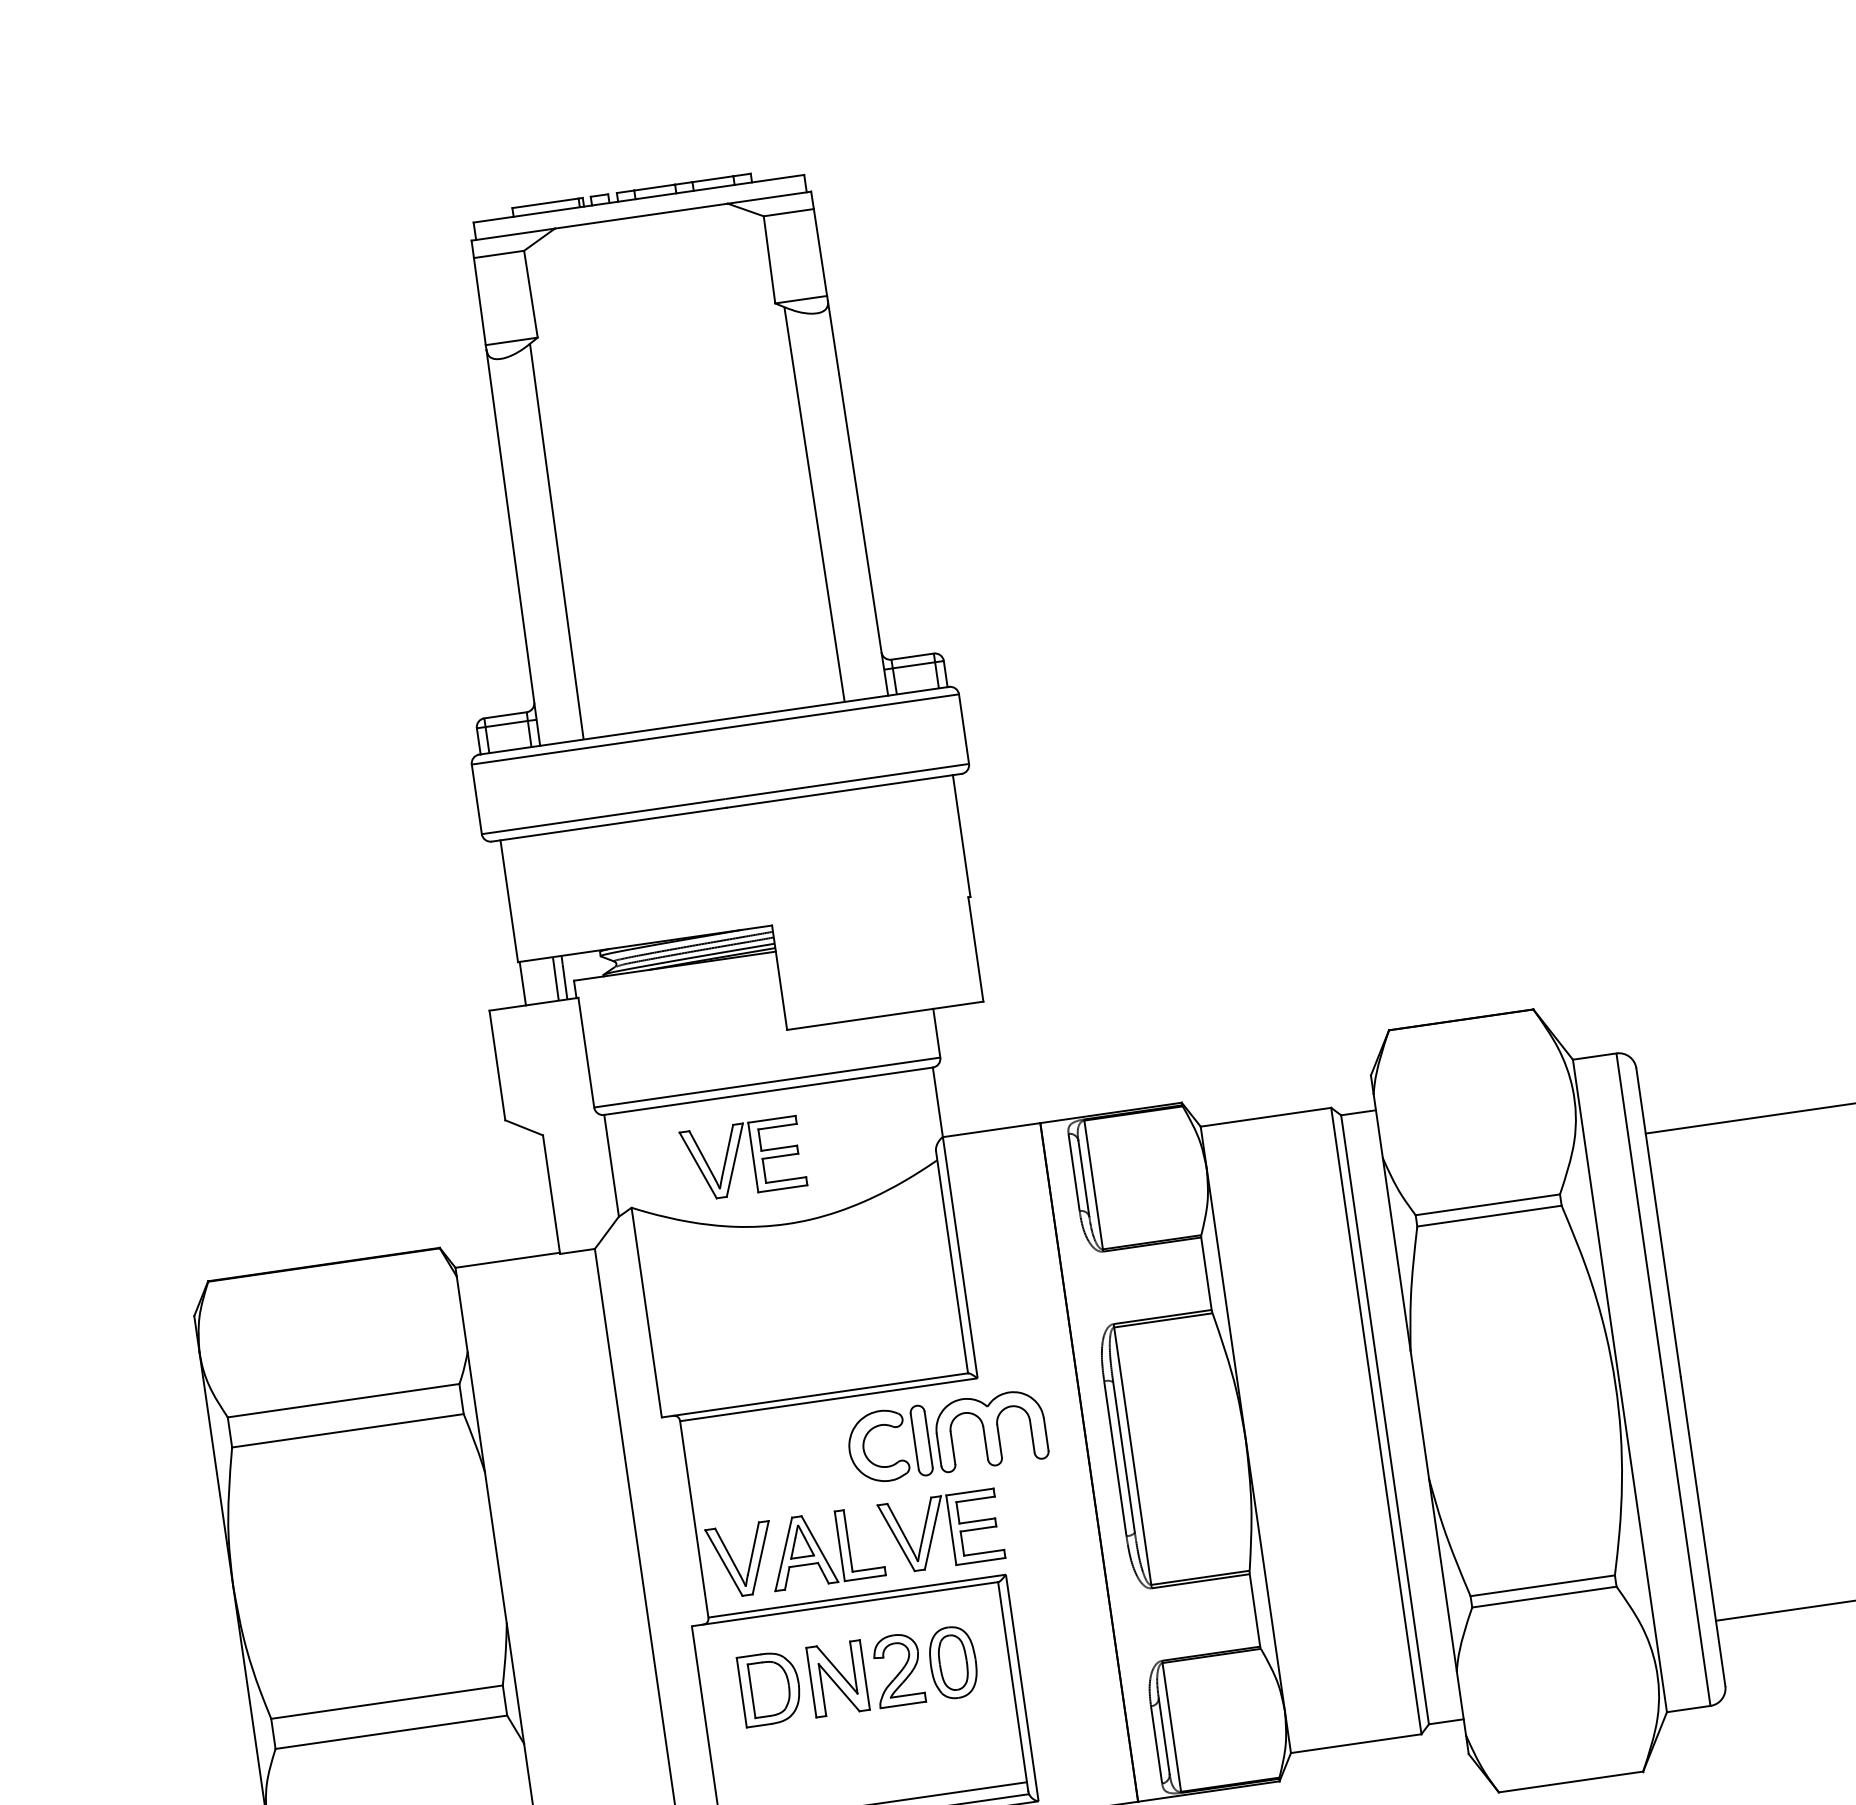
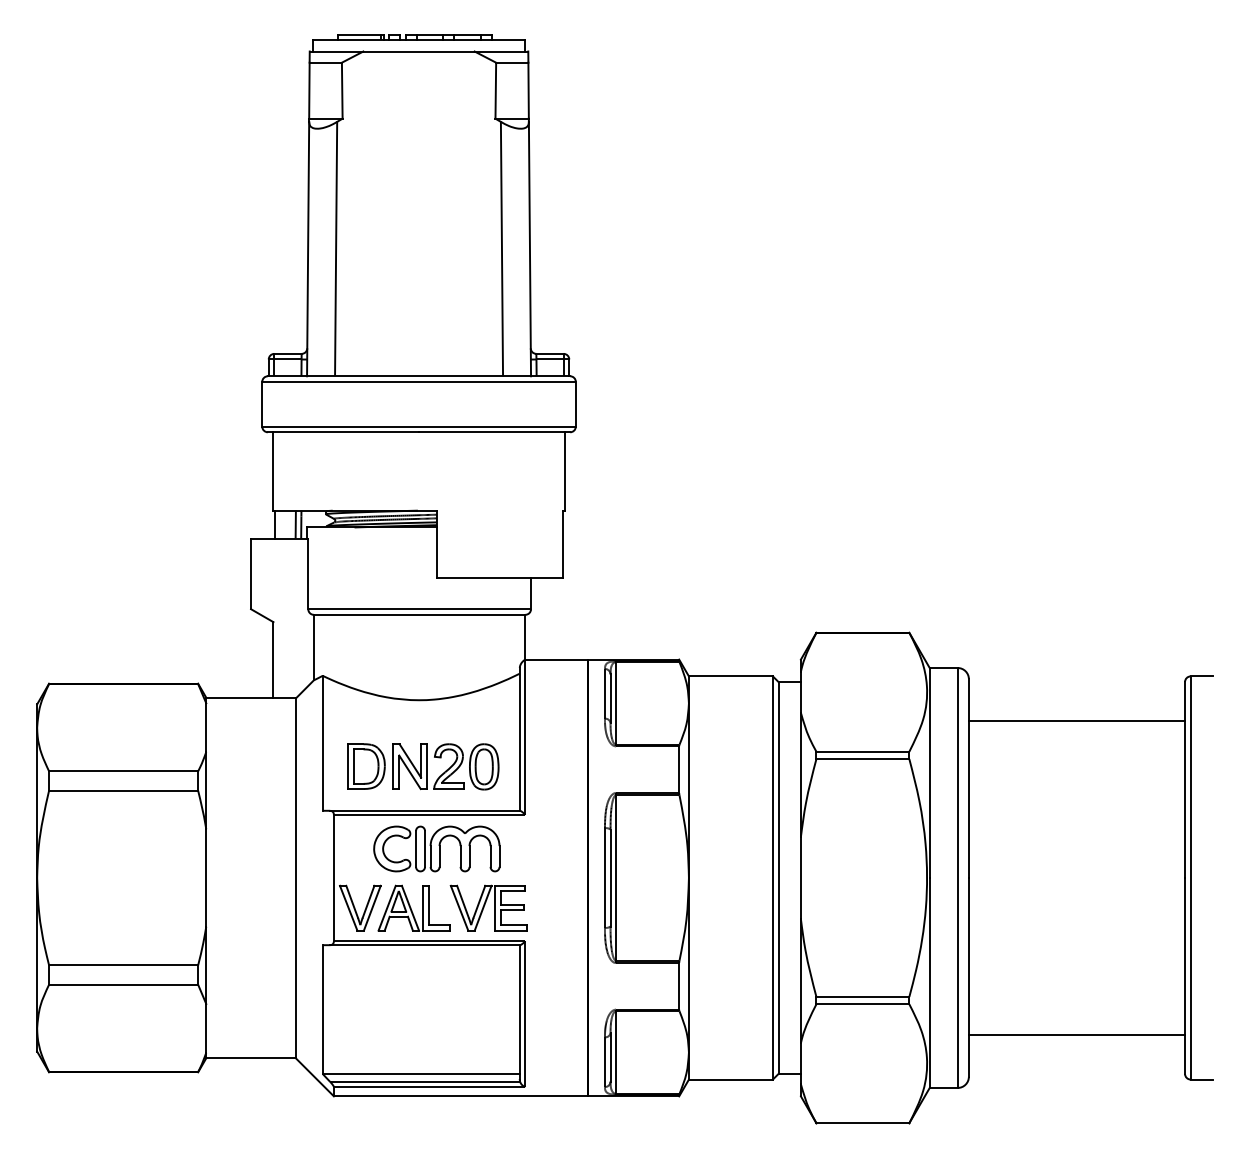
part: (742, 1157) -> (397, 654), removed
part: (946, 1436) -> (436, 848), moved
part: (858, 1675) -> (423, 766), moved

